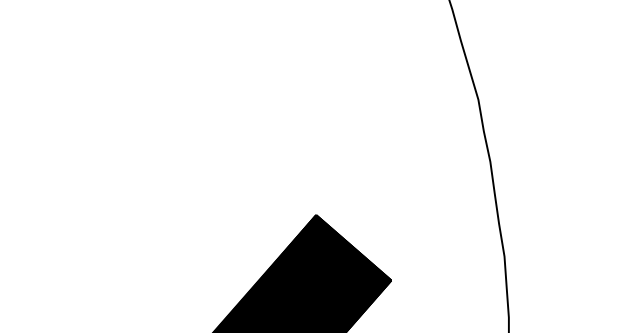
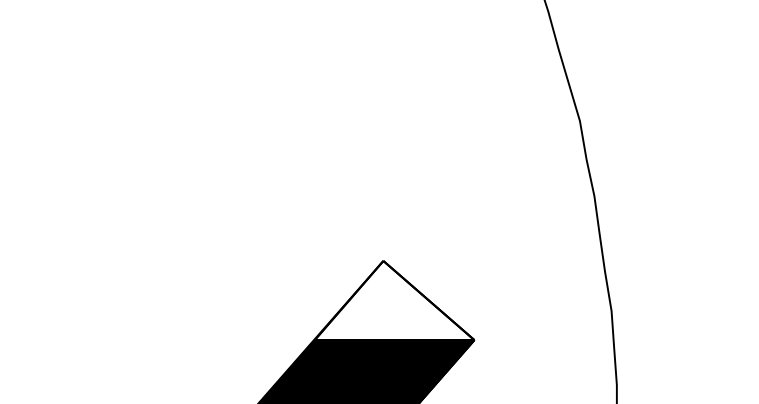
fill: (325, 247) -> (394, 300), removed

